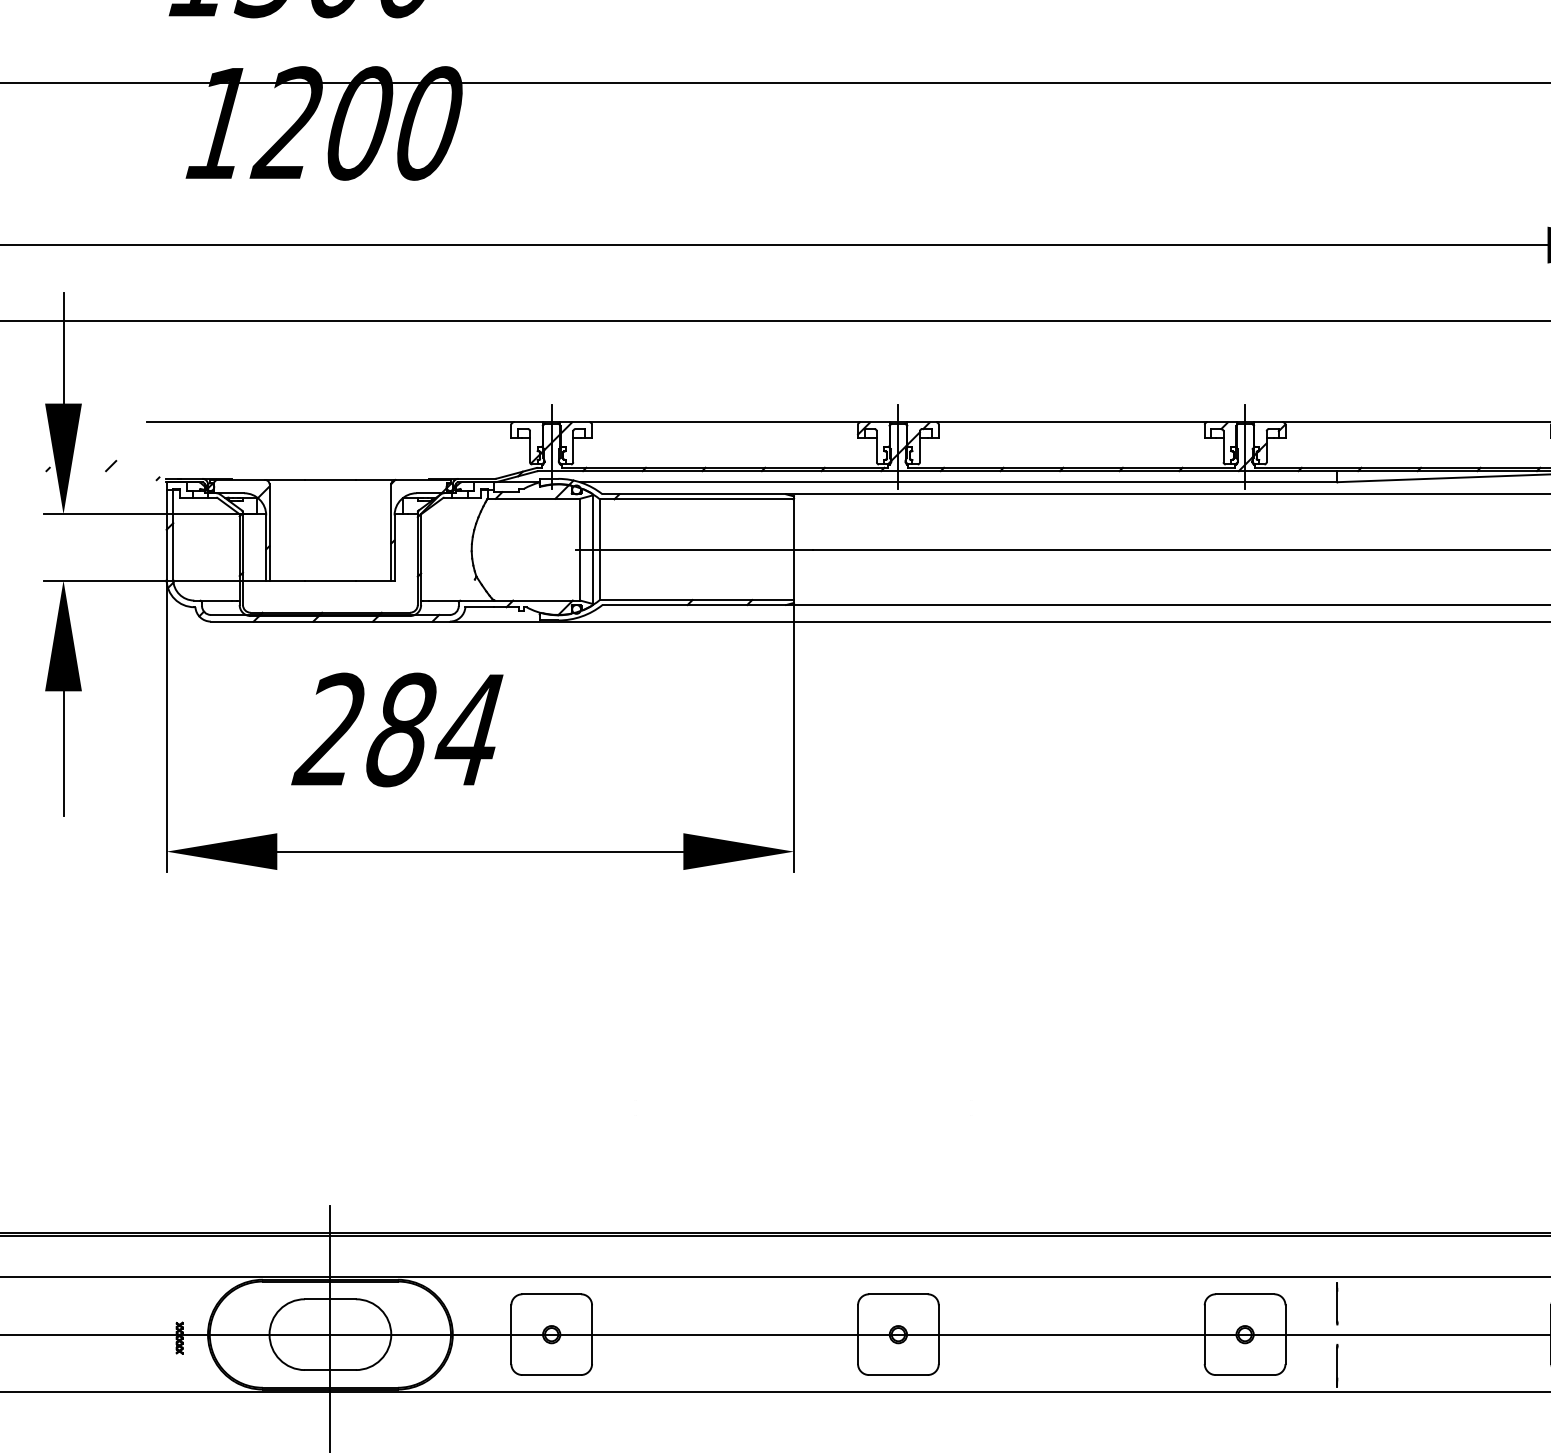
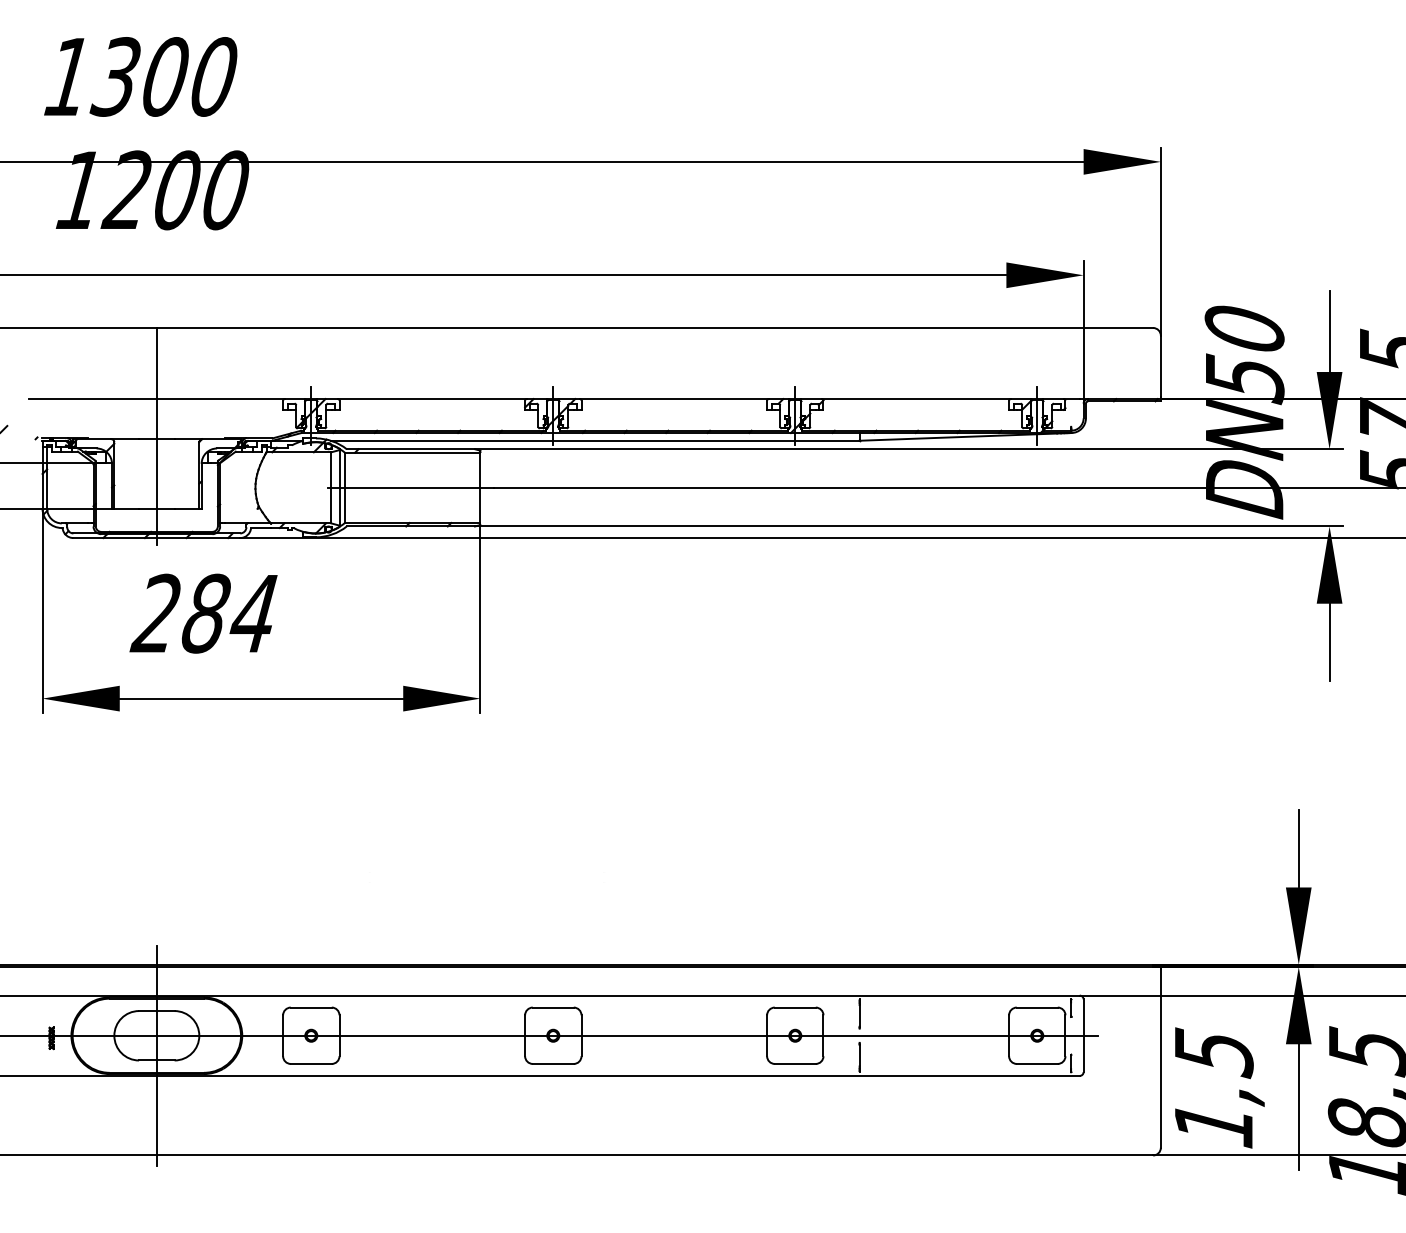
line: (329, 476) -> (156, 436), added

